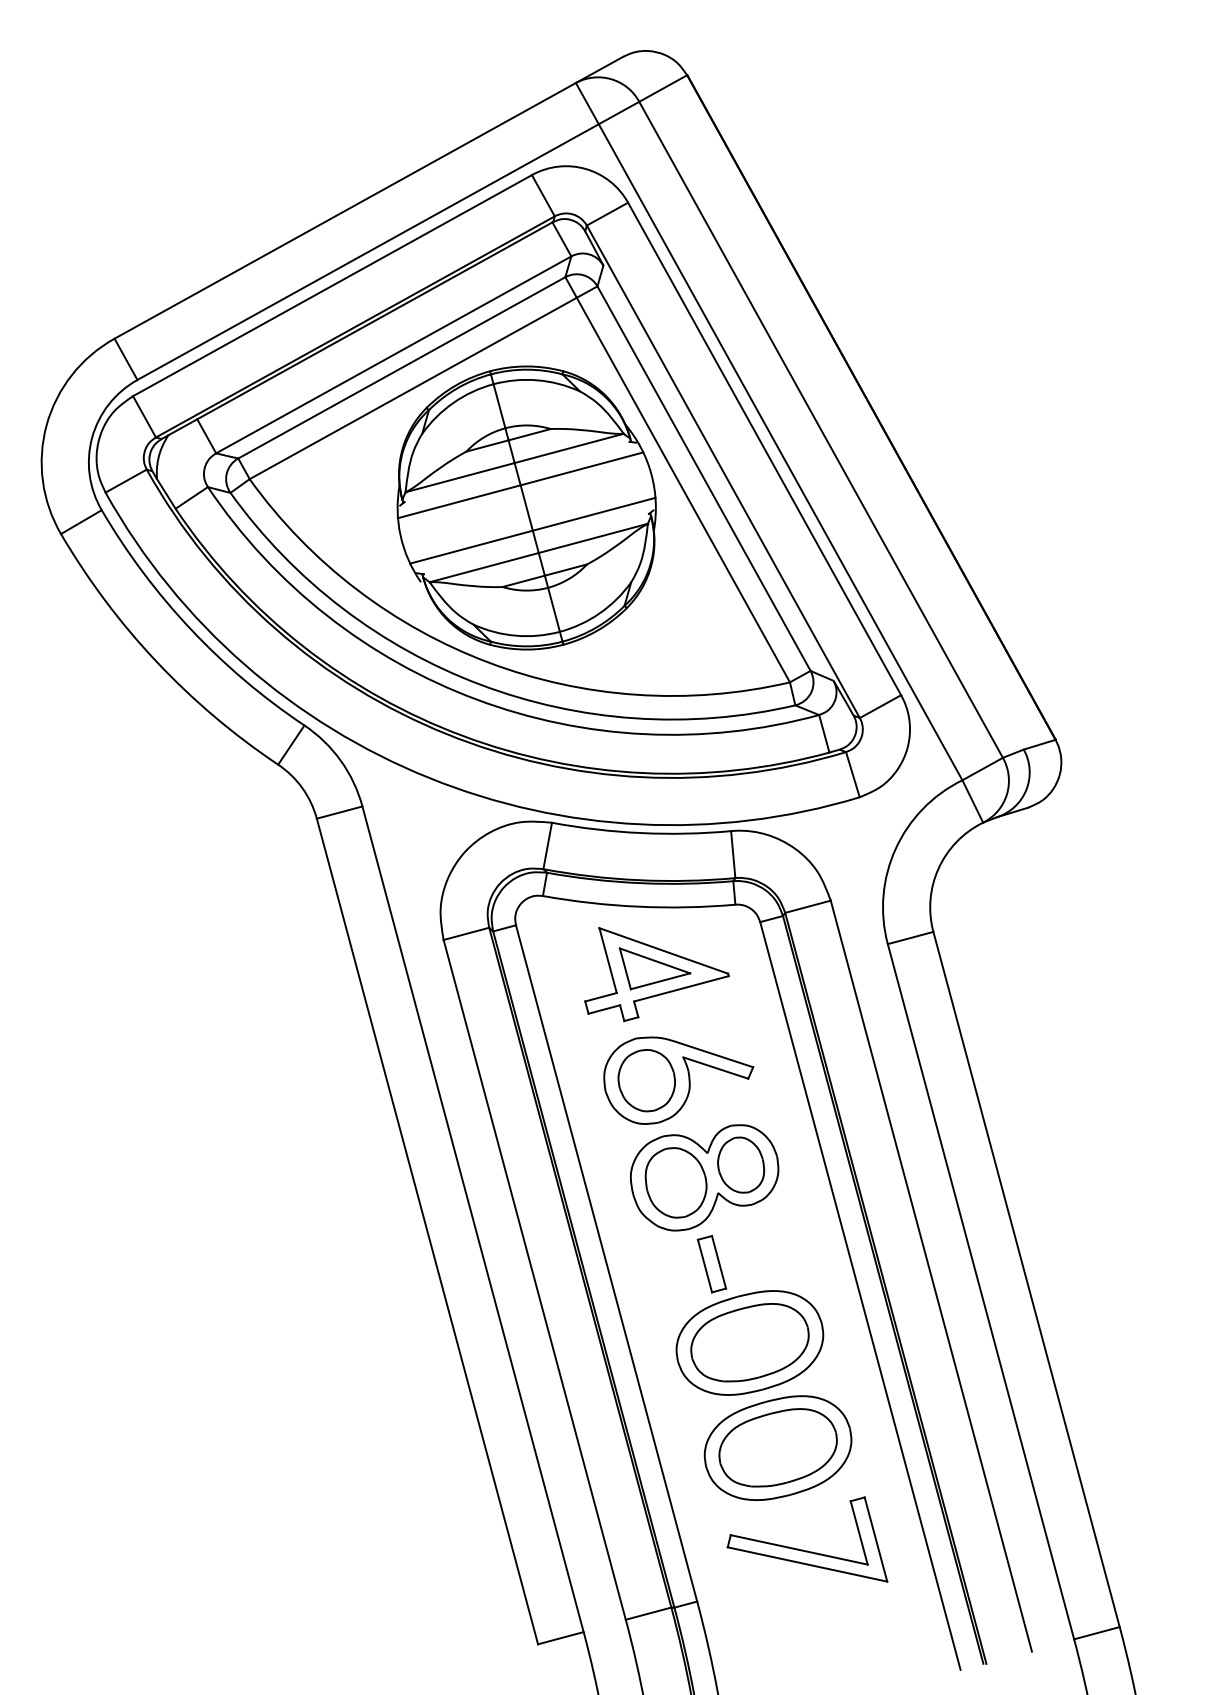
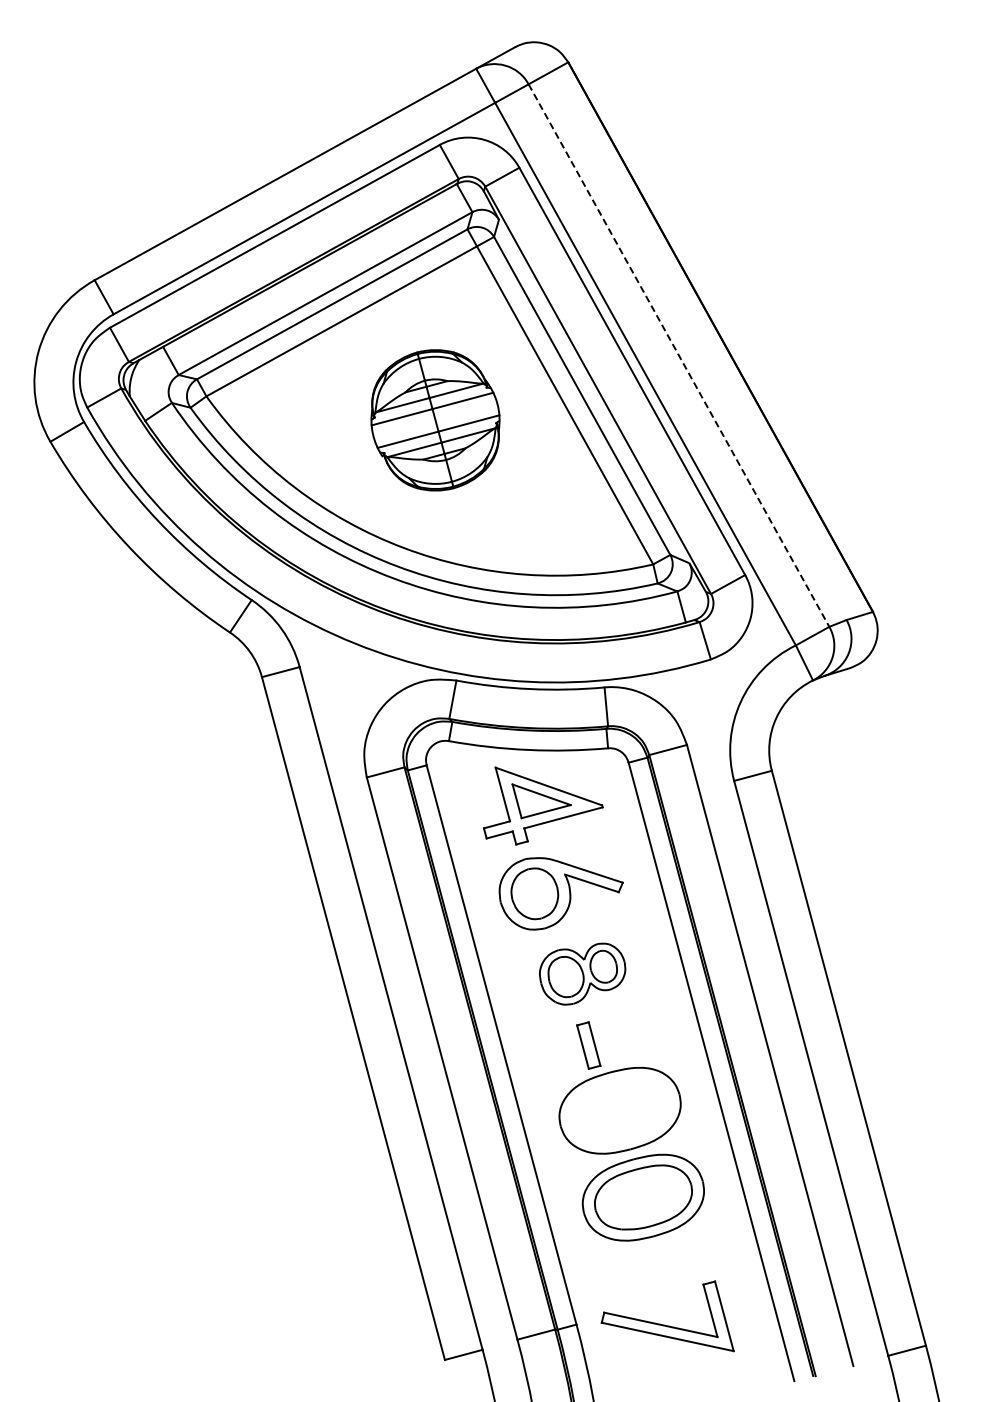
line: (821, 430) -> (679, 356), solid -> dashed
part: (526, 508) -> (435, 420), size x0.6
part: (704, 1177) -> (582, 973), size x0.7
part: (749, 1342) -> (619, 1110), removed
part: (804, 1549) -> (665, 1324), moved

